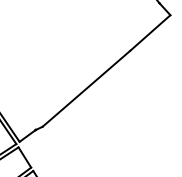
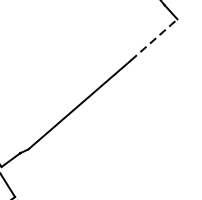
line: (150, 32) -> (154, 39), solid -> dashed

